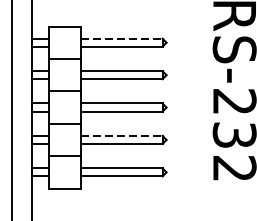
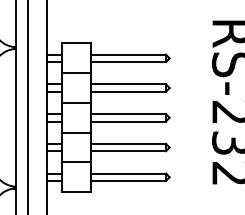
line: (122, 38) -> (129, 54), dashed -> solid
line: (122, 135) -> (129, 143), dashed -> solid

